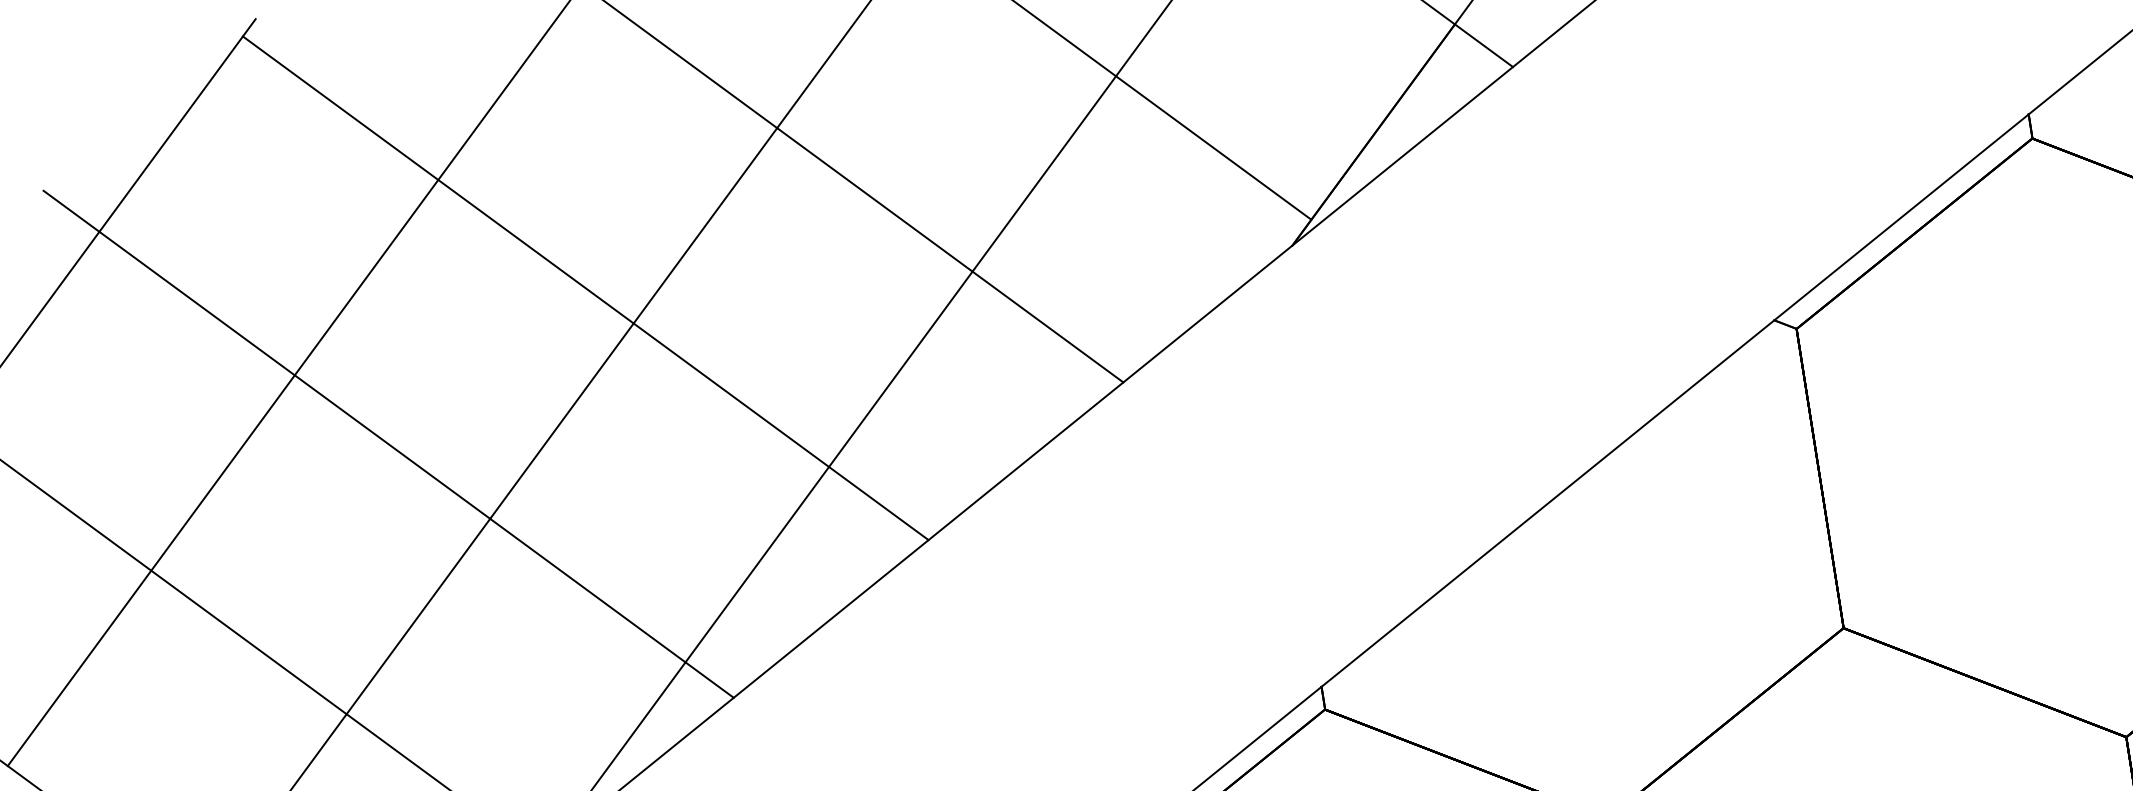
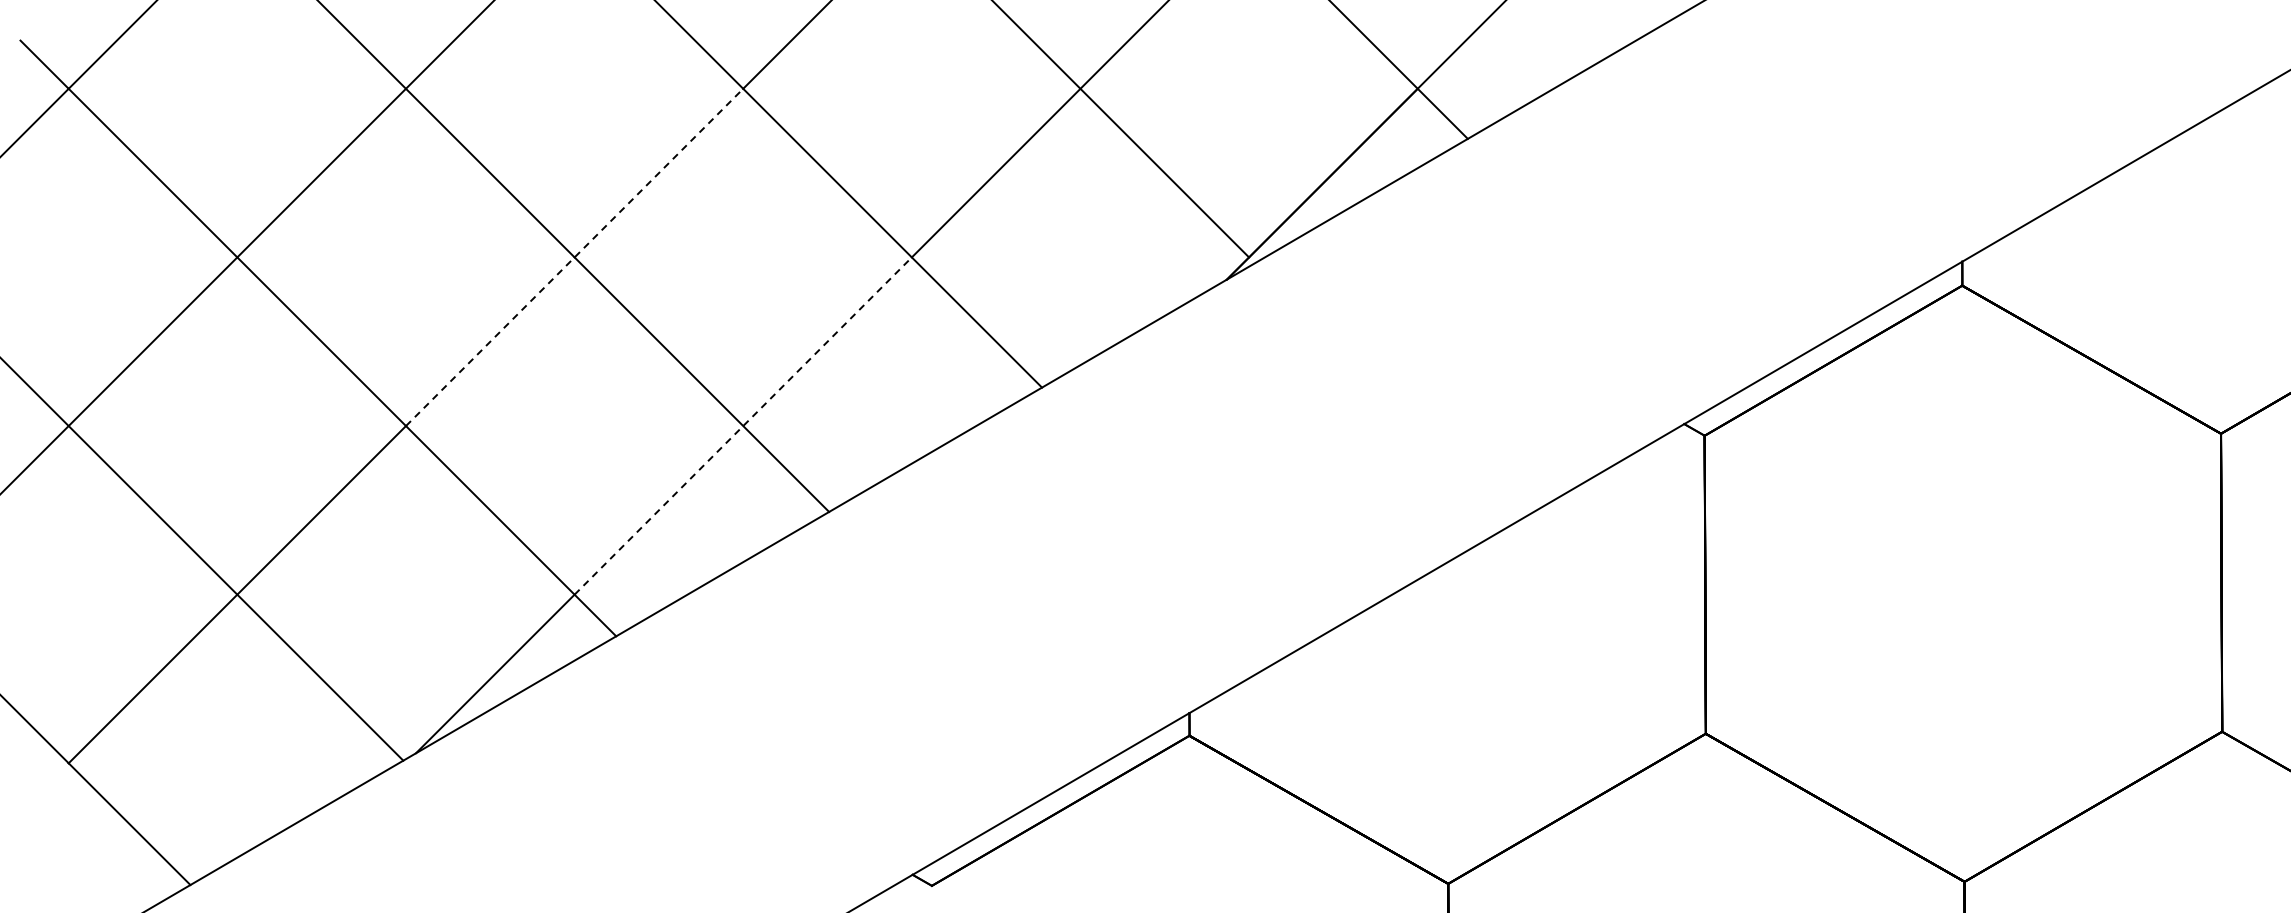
line: (633, 323) -> (574, 257), solid -> dashed
line: (829, 466) -> (743, 425), solid -> dashed

